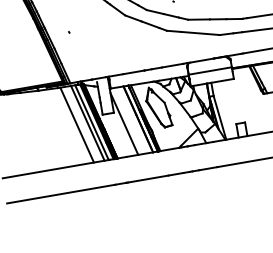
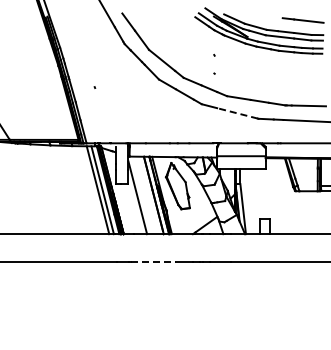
line: (200, 33) -> (237, 113), solid -> dashed
line: (76, 125) -> (85, 190), removed
line: (148, 179) -> (153, 262), solid -> dashed

